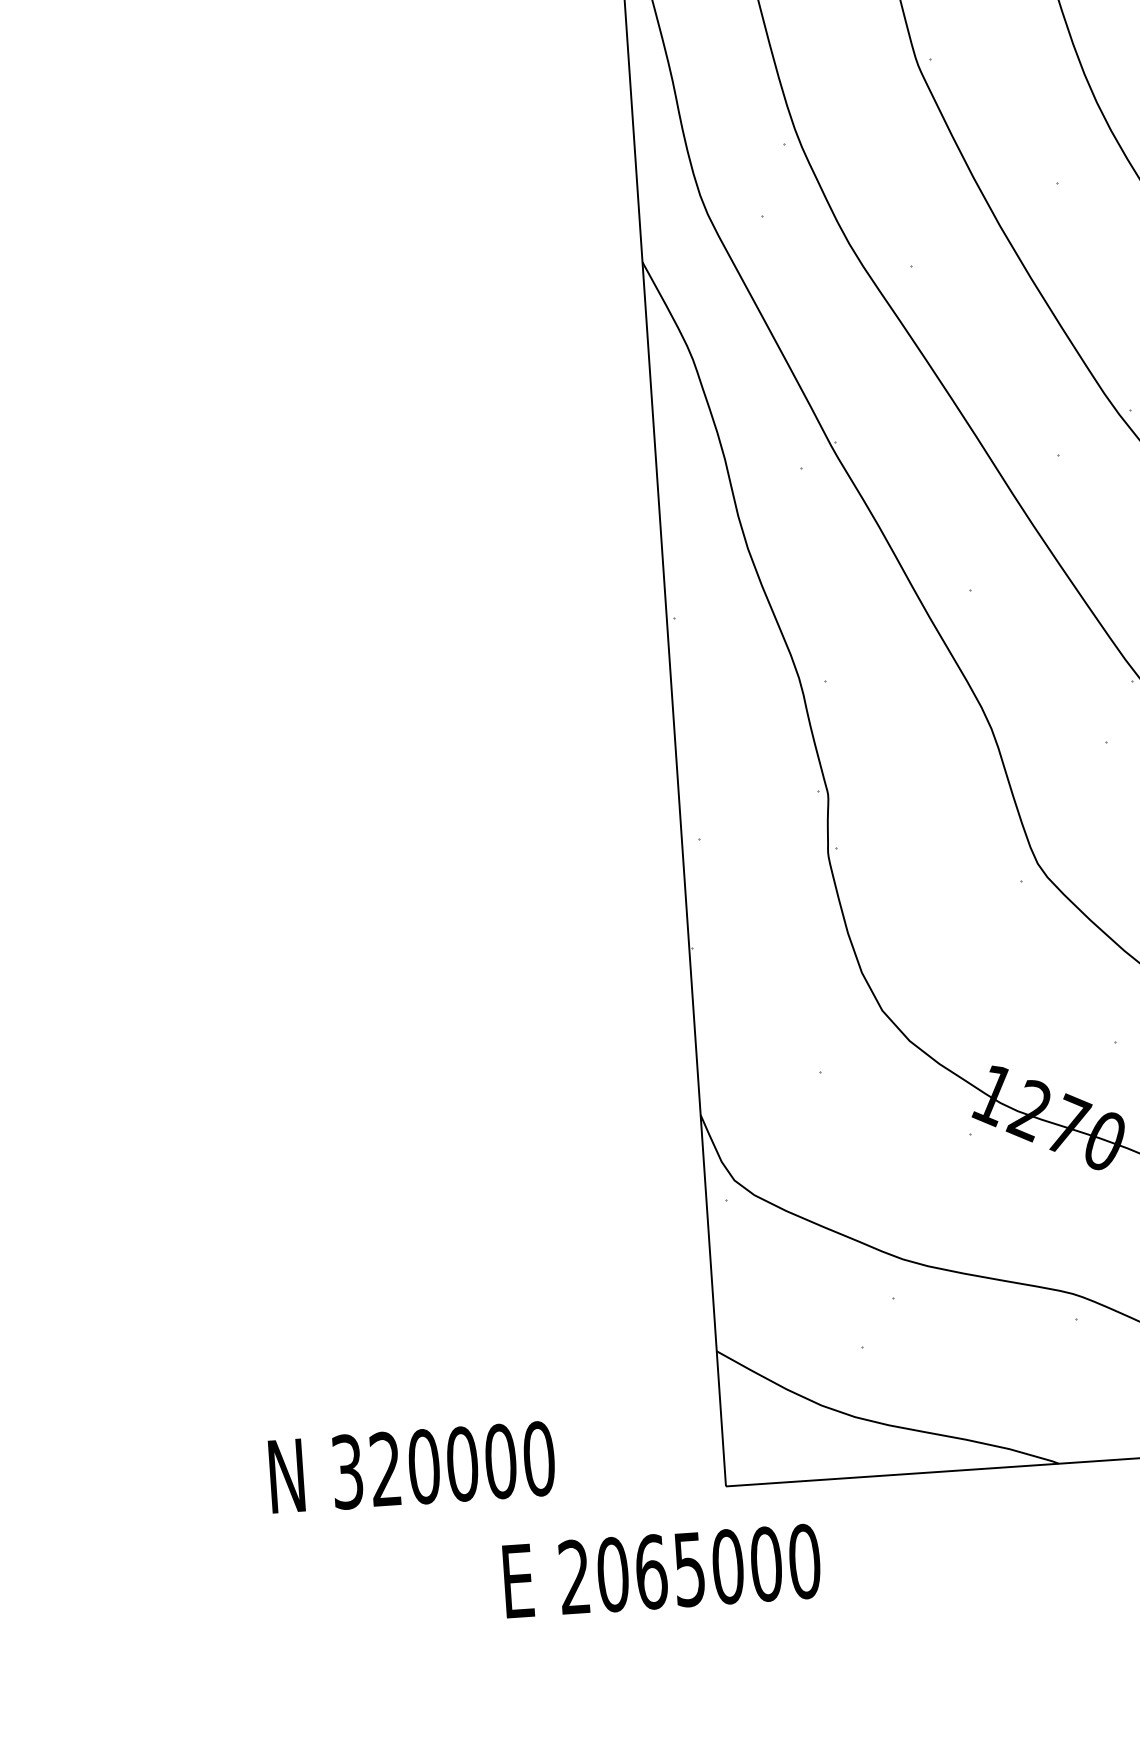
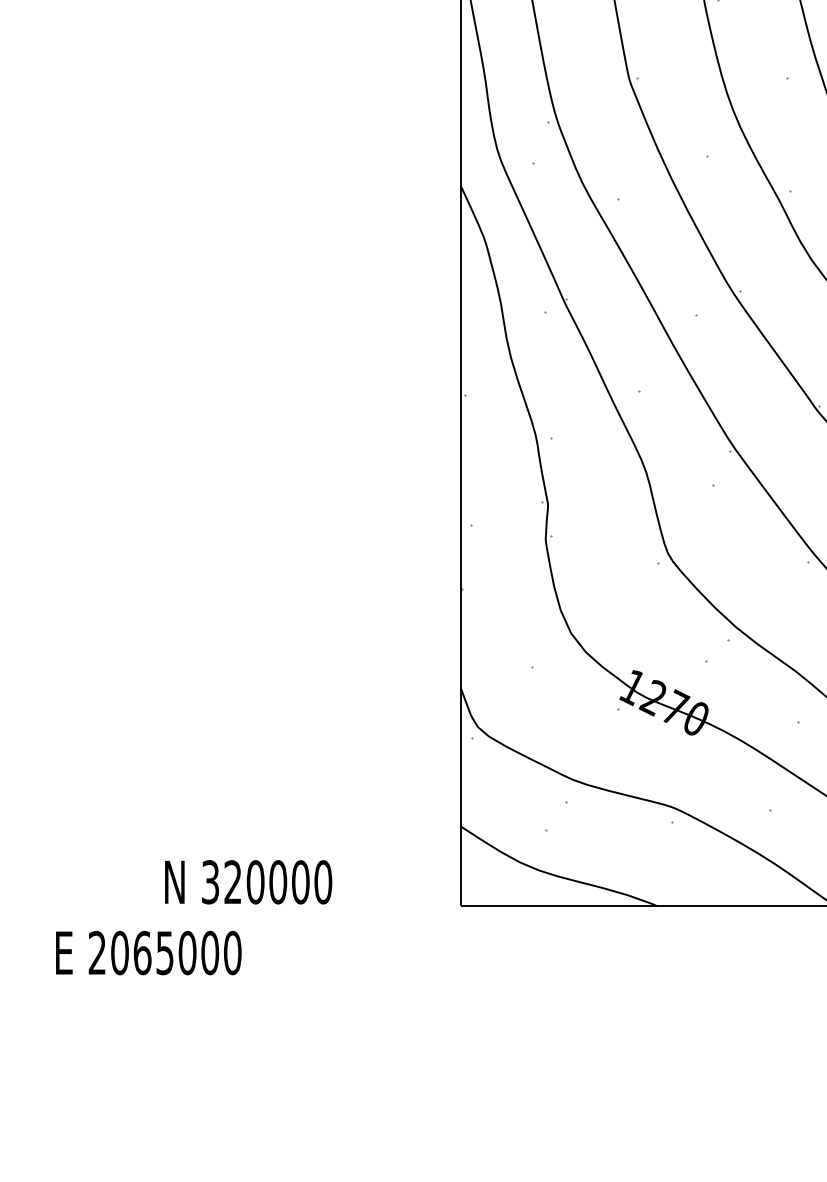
text: (412, 1467) -> (248, 882), moved
text: (661, 1570) -> (148, 952), moved

